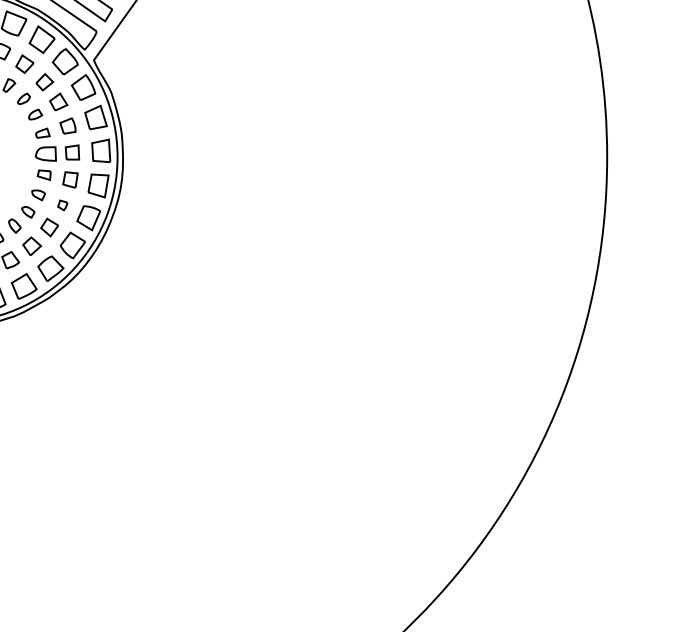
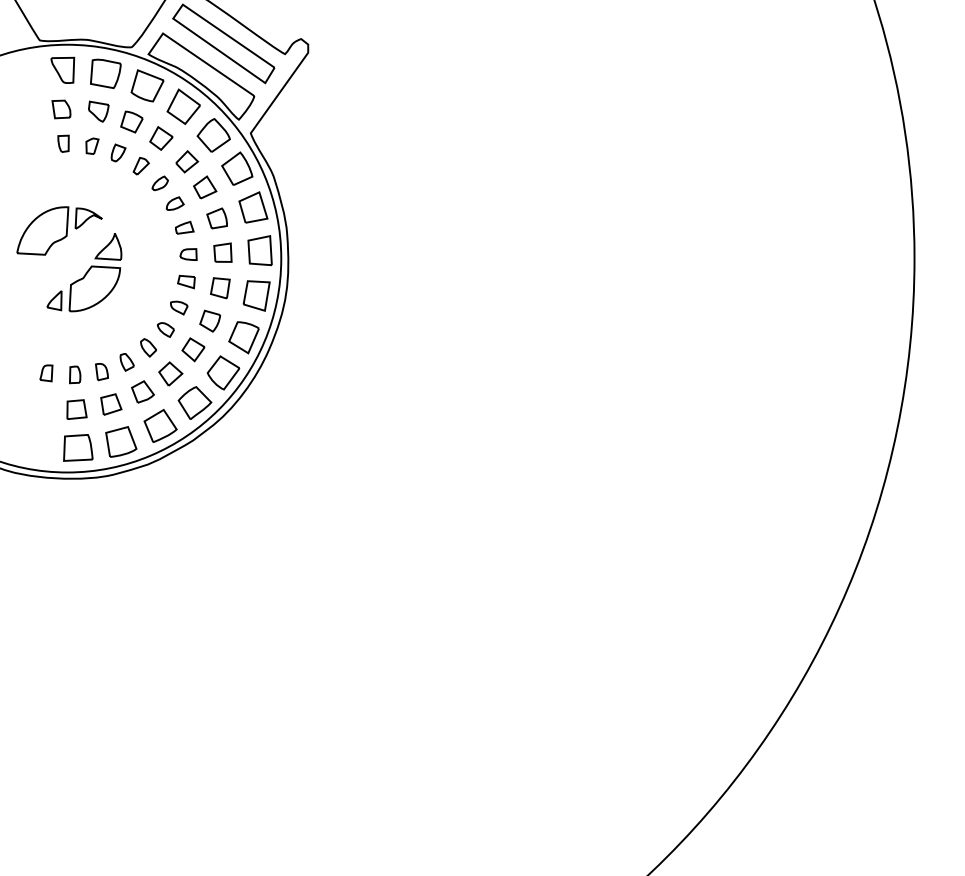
part: (45, 153) -> (188, 254), size x0.62
part: (62, 204) -> (210, 320), size x1.67

